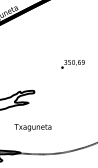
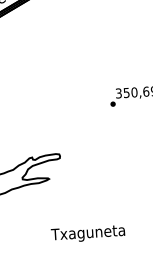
text: (32, 127) -> (87, 233), moved

